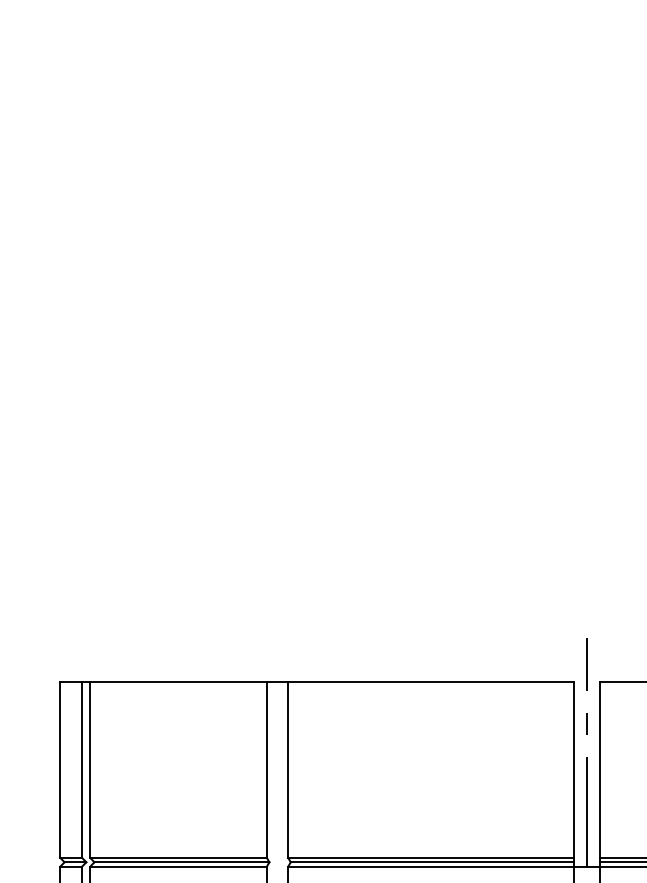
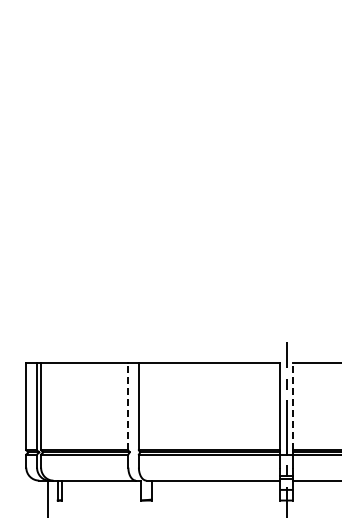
line: (267, 769) -> (128, 406), solid -> dashed
line: (601, 769) -> (293, 406), solid -> dashed

